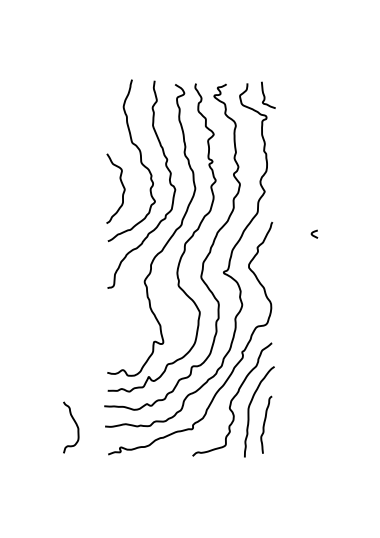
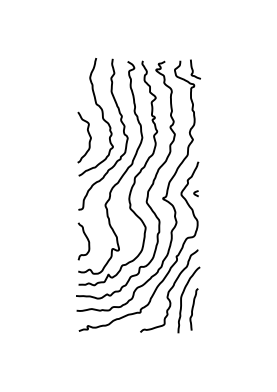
curve: (313, 233) -> (195, 193), moved
curve: (76, 427) -> (87, 241), moved

